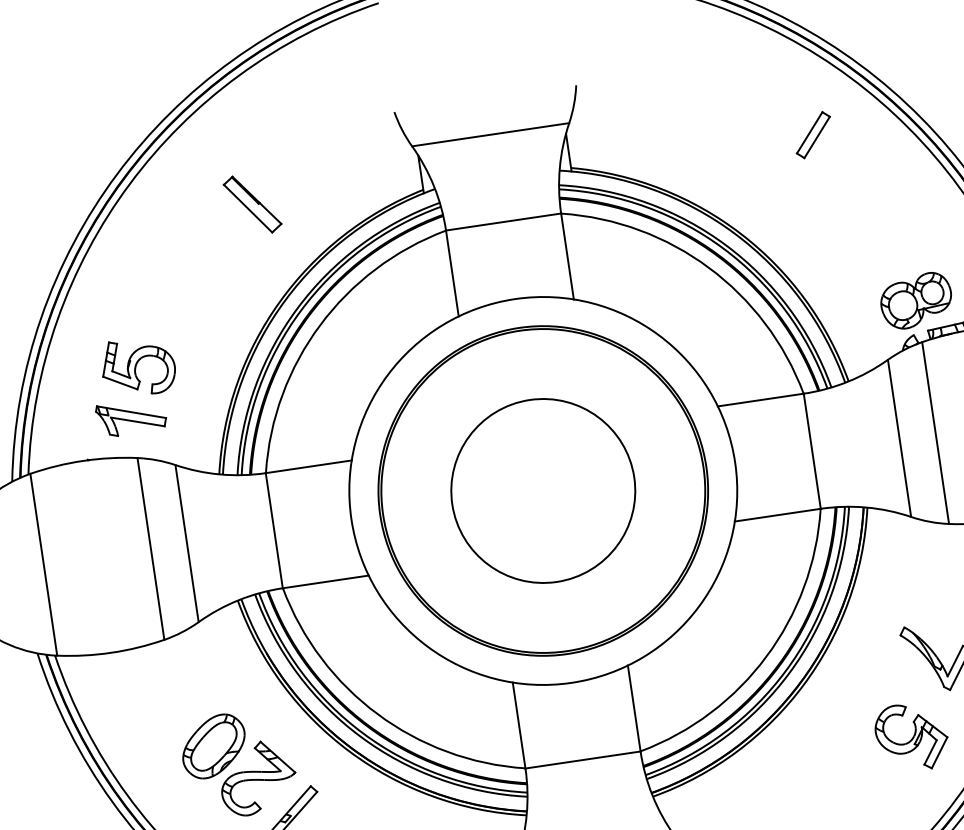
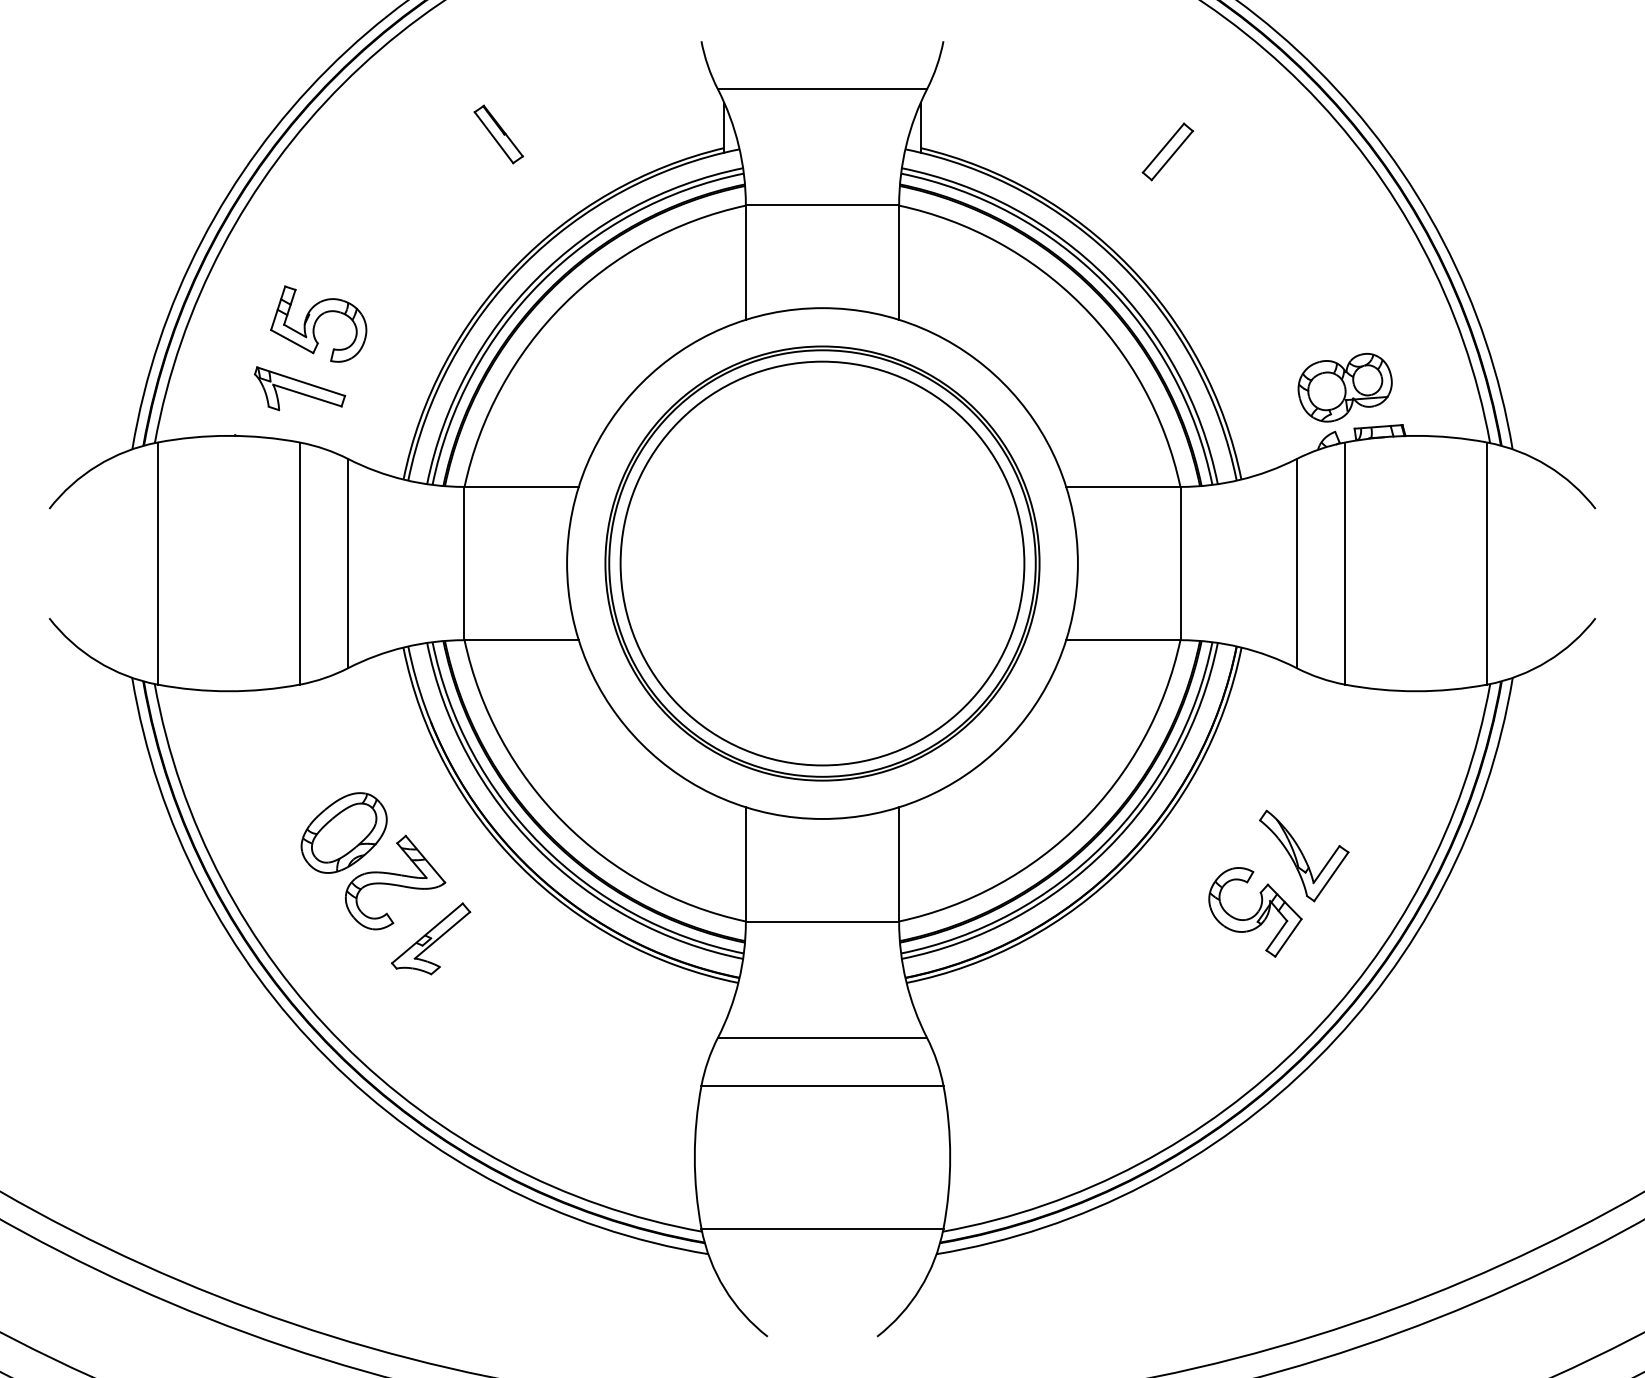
part: (813, 134) -> (1167, 151), moved
part: (252, 204) -> (498, 134), size x0.71
circle: (543, 490) -> (822, 563), size x1.67
part: (912, 737) -> (1255, 912), moved

